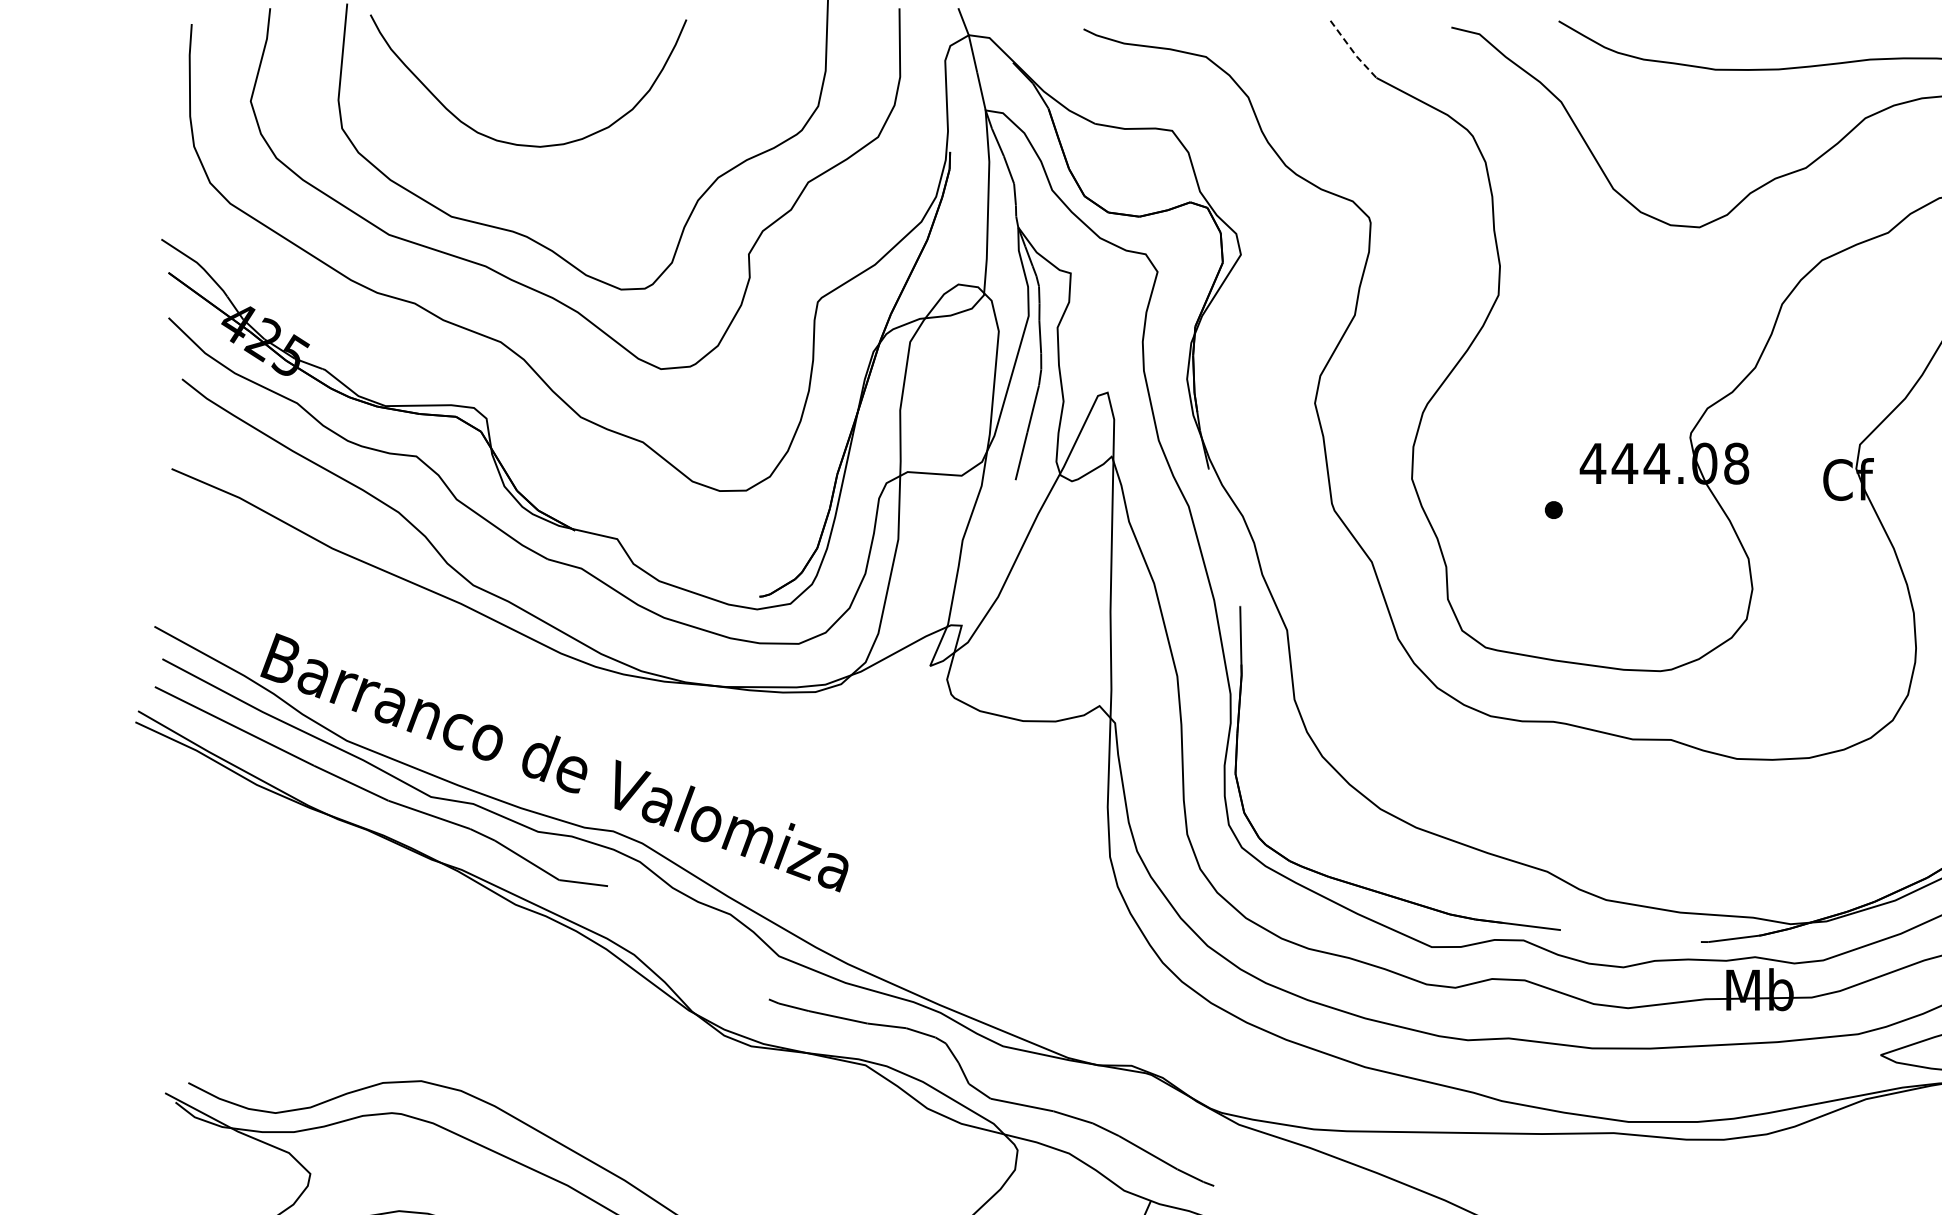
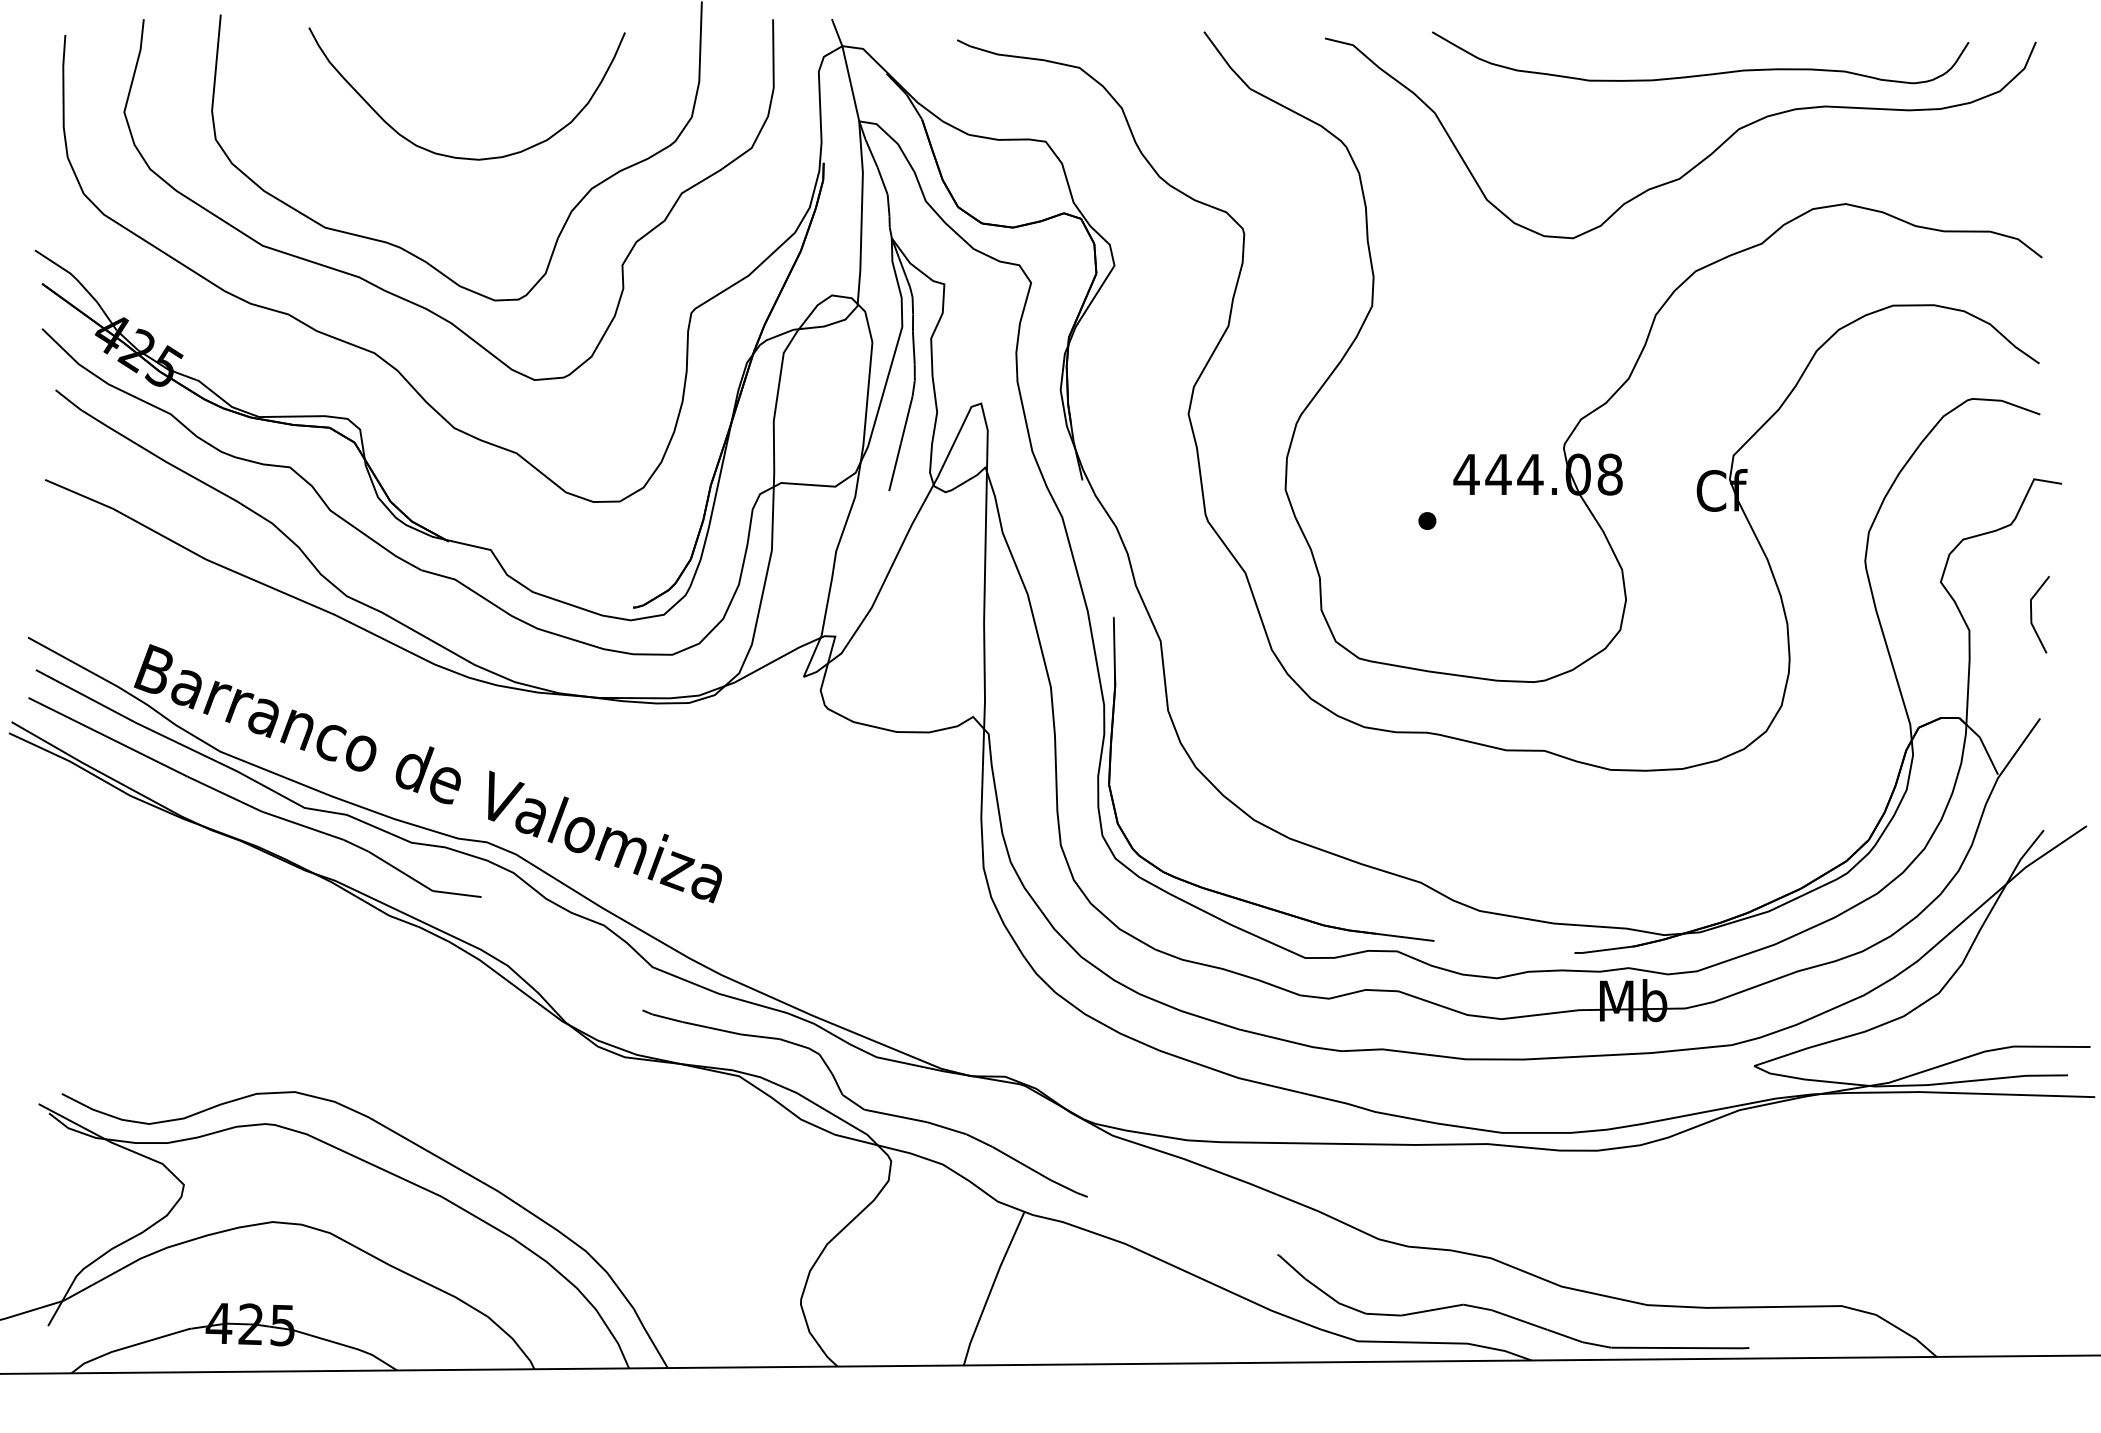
line: (1352, 50) -> (1226, 61), dashed -> solid
curve: (516, 143) -> (455, 156), moved

